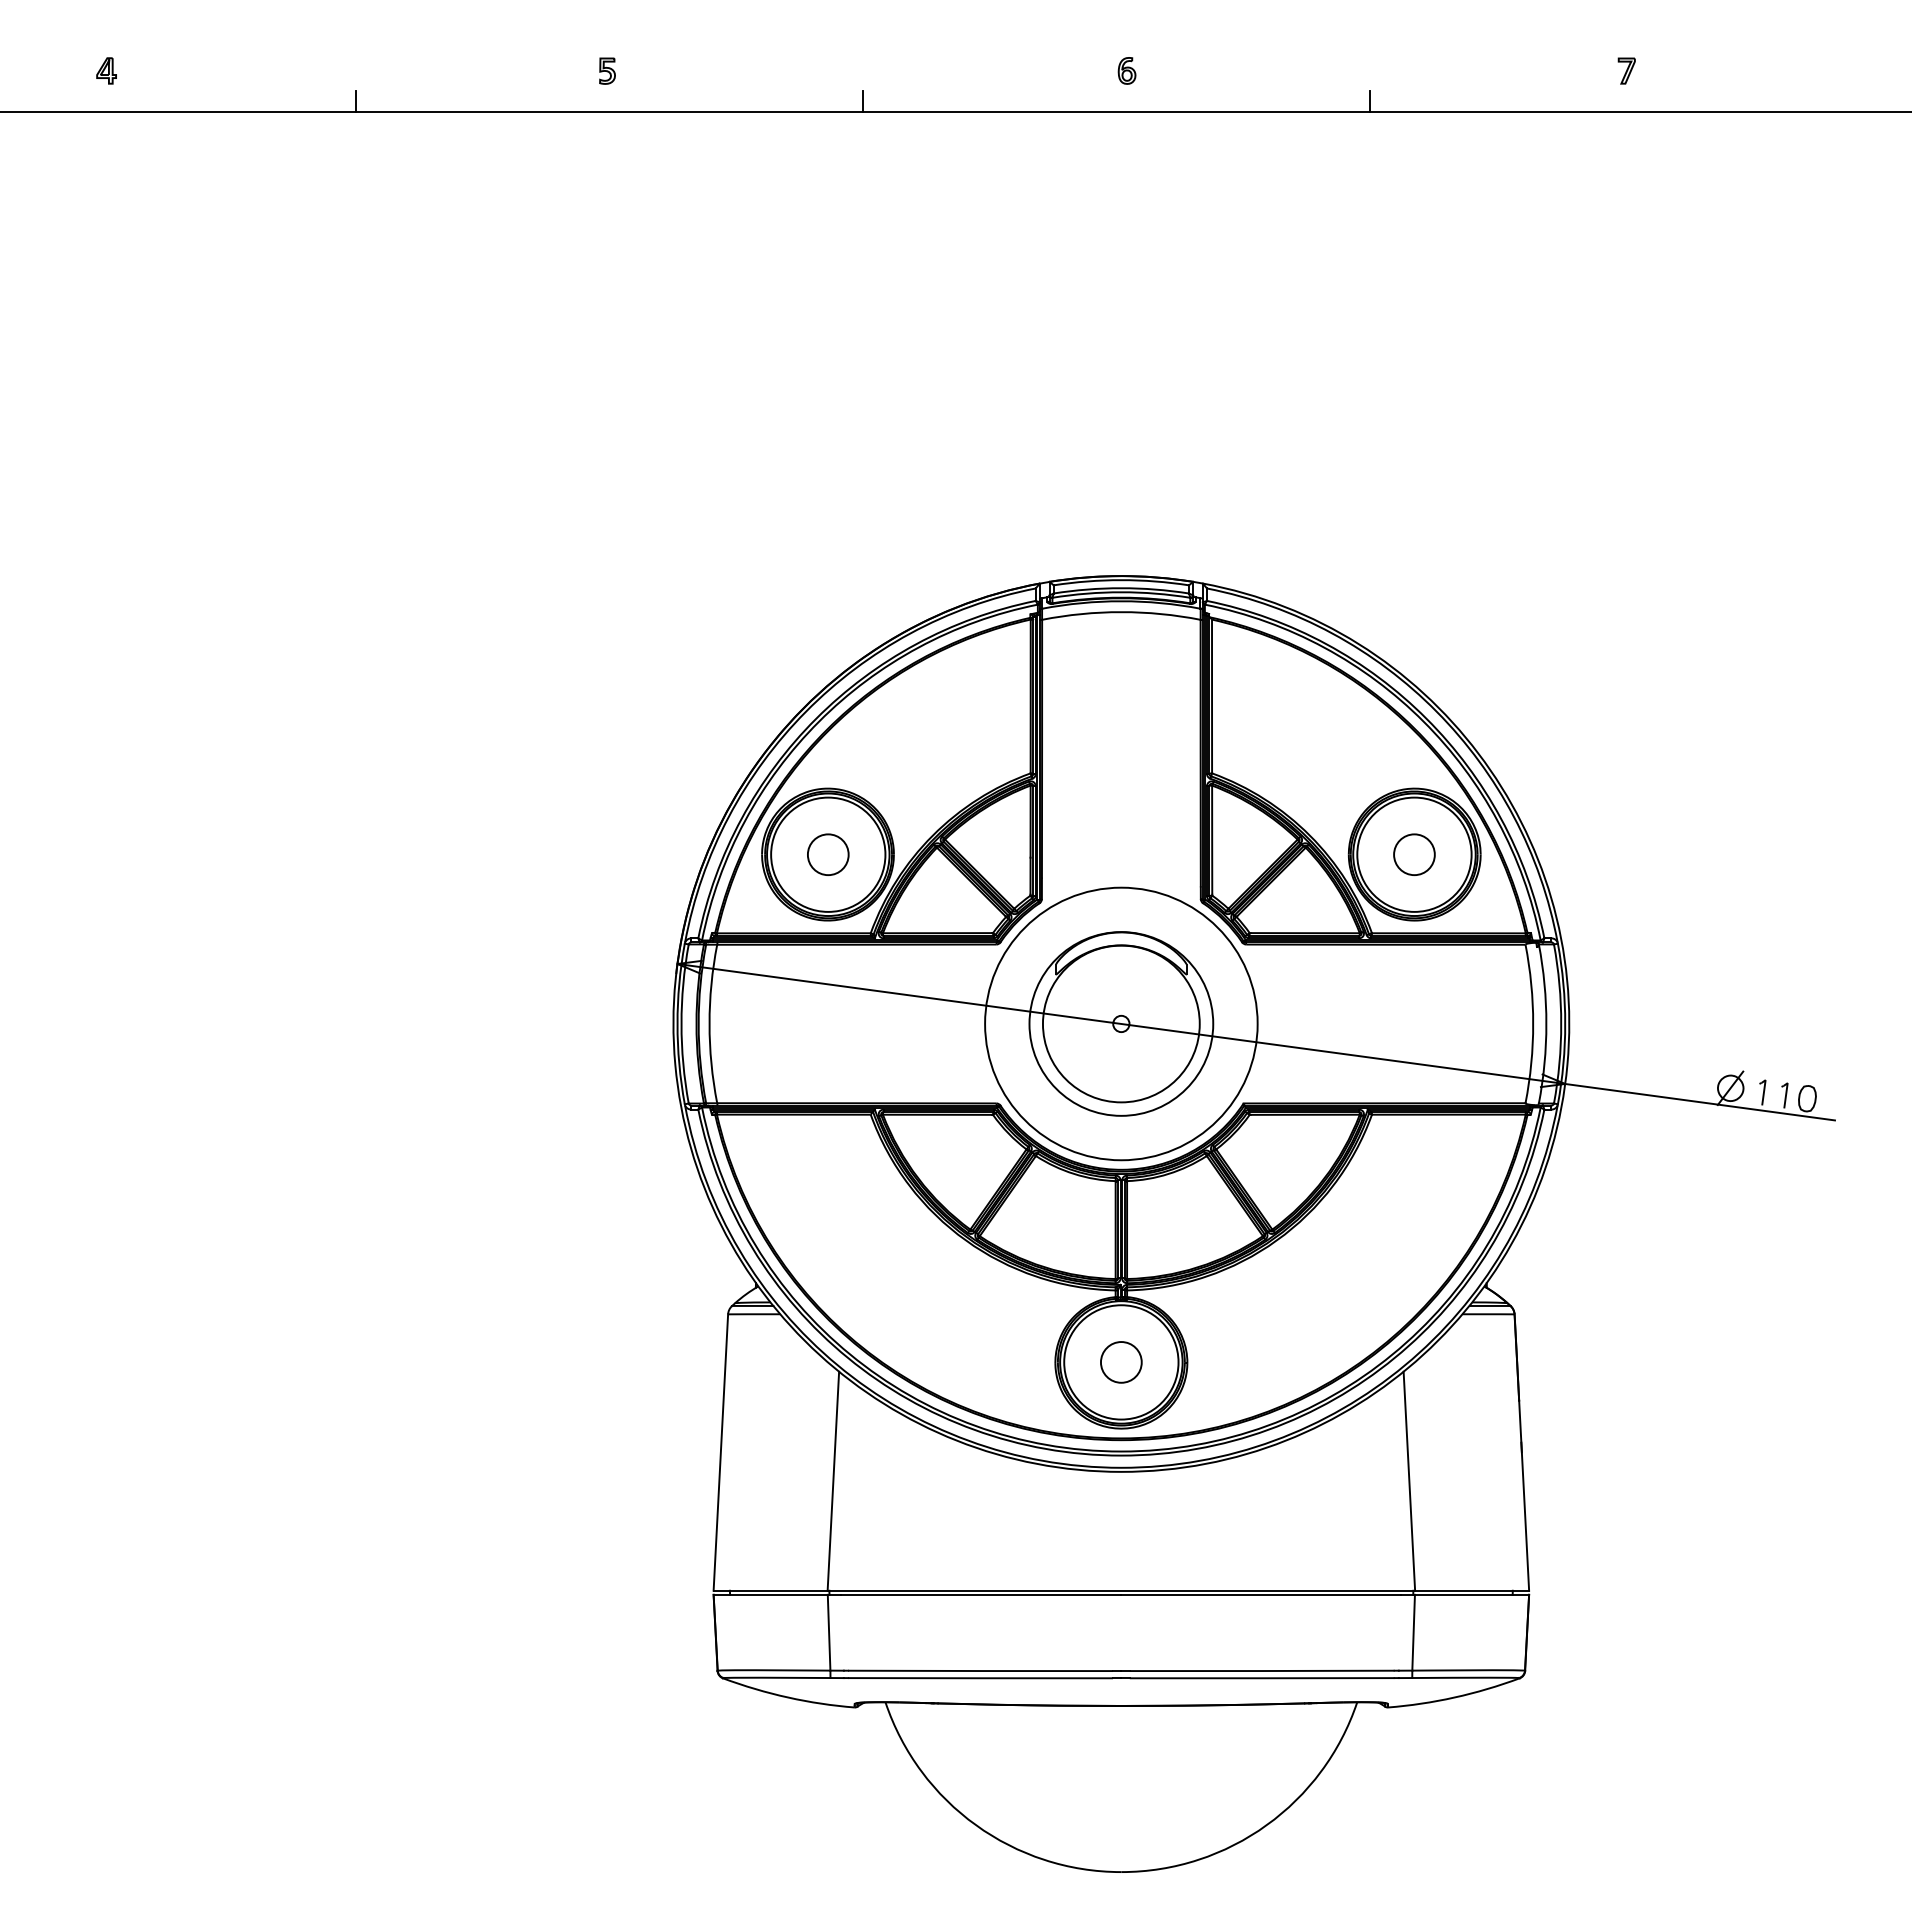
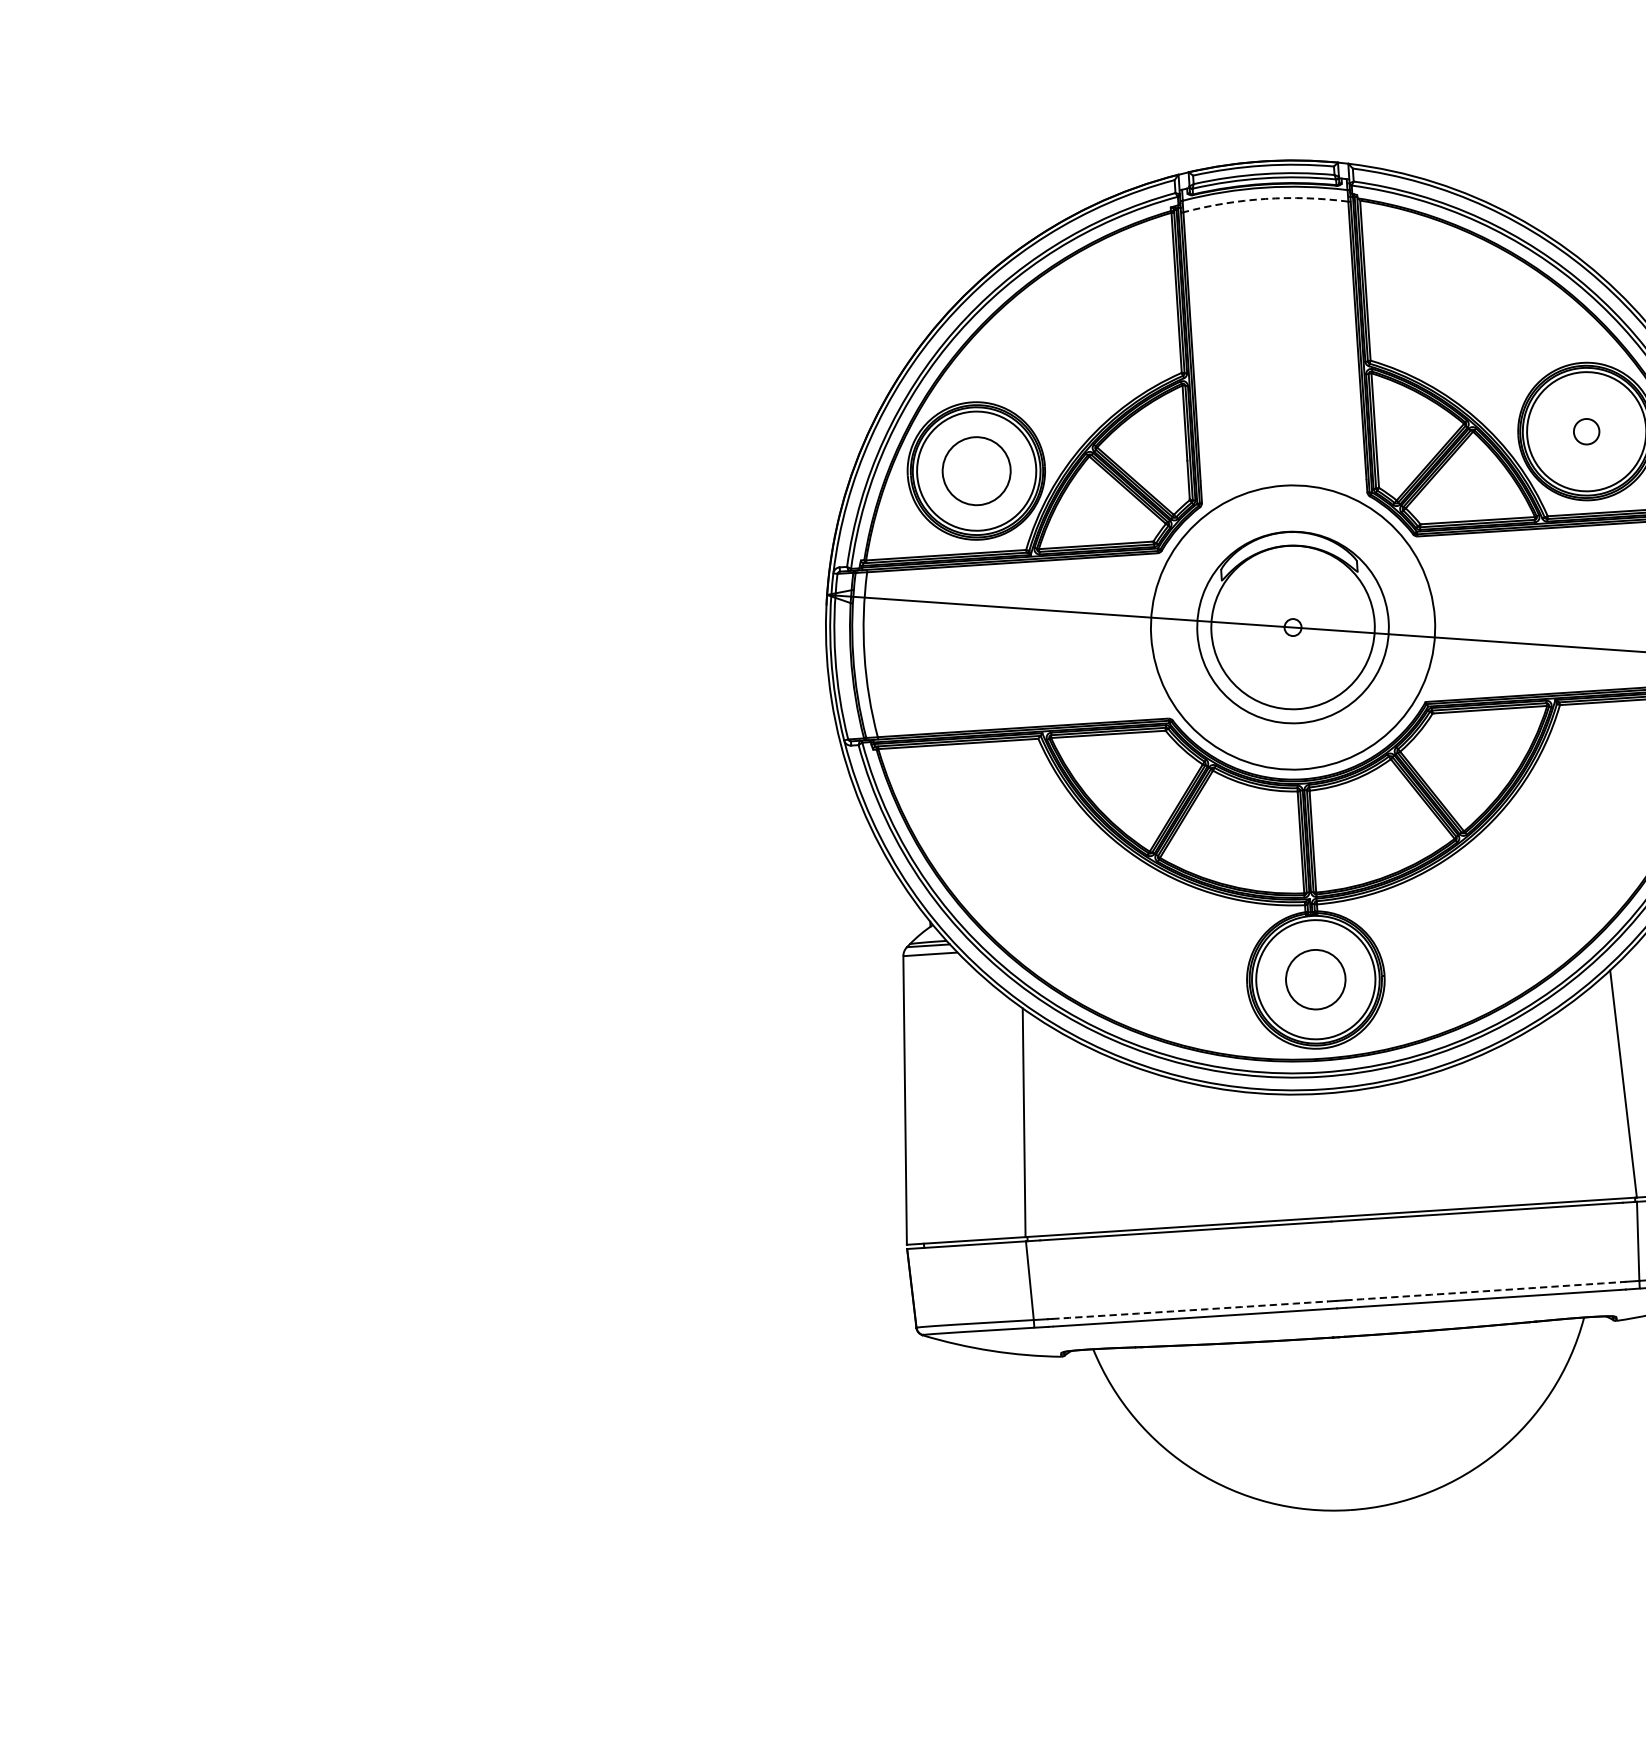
arc: (1121, 612) -> (1265, 199), solid -> dashed
circle: (827, 854) -> (975, 470), size x1.6
circle: (1414, 854) -> (1586, 431), size x0.6
circle: (1121, 1362) -> (1315, 979), size x1.4
arc: (980, 1670) -> (1189, 1309), solid -> dashed
arc: (1262, 1670) -> (1483, 1290), solid -> dashed

